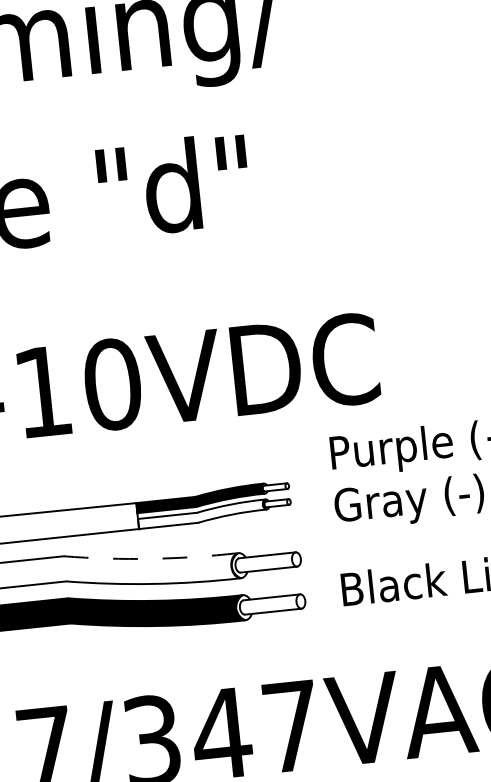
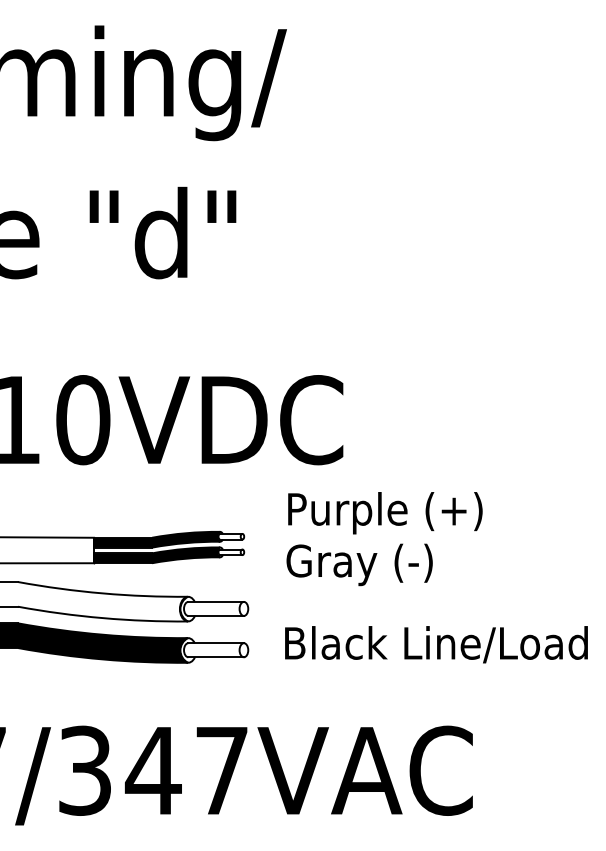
fill: (202, 514) -> (157, 555), added
arc: (150, 558) -> (102, 593), dashed -> solid

